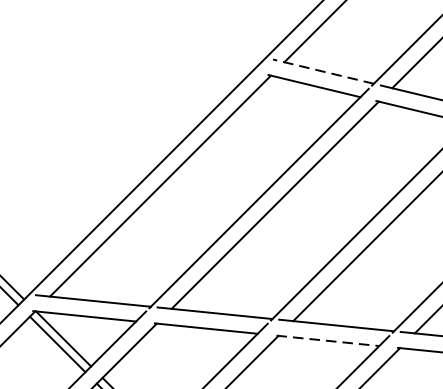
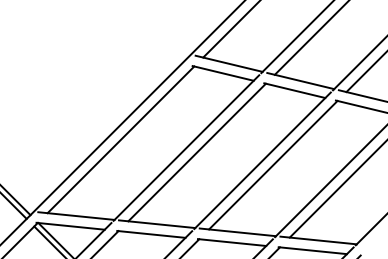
line: (322, 71) -> (228, 63), dashed -> solid
line: (328, 340) -> (232, 242), dashed -> solid

